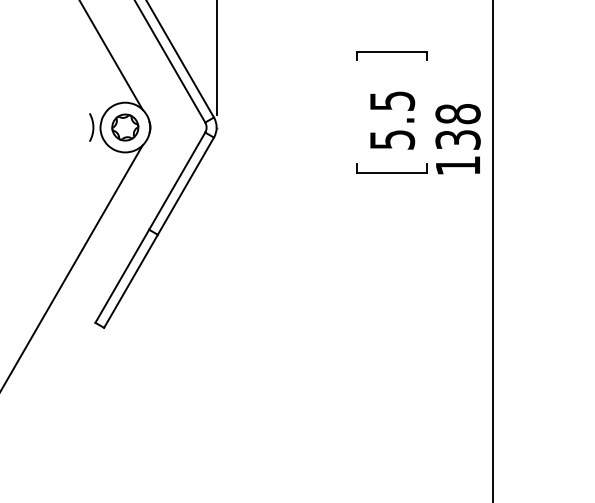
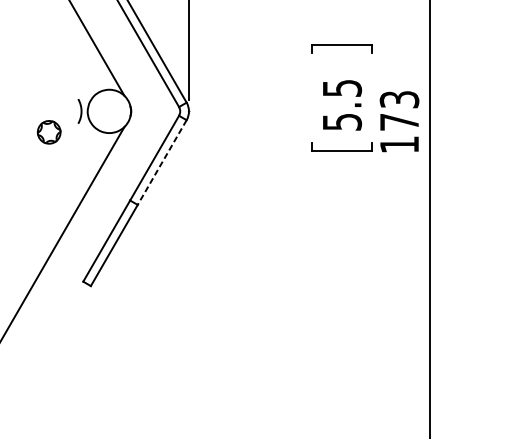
text: (457, 126) -> (399, 110), 138 -> 173
part: (125, 127) -> (49, 132), moved
line: (185, 186) -> (161, 162), solid -> dashed

